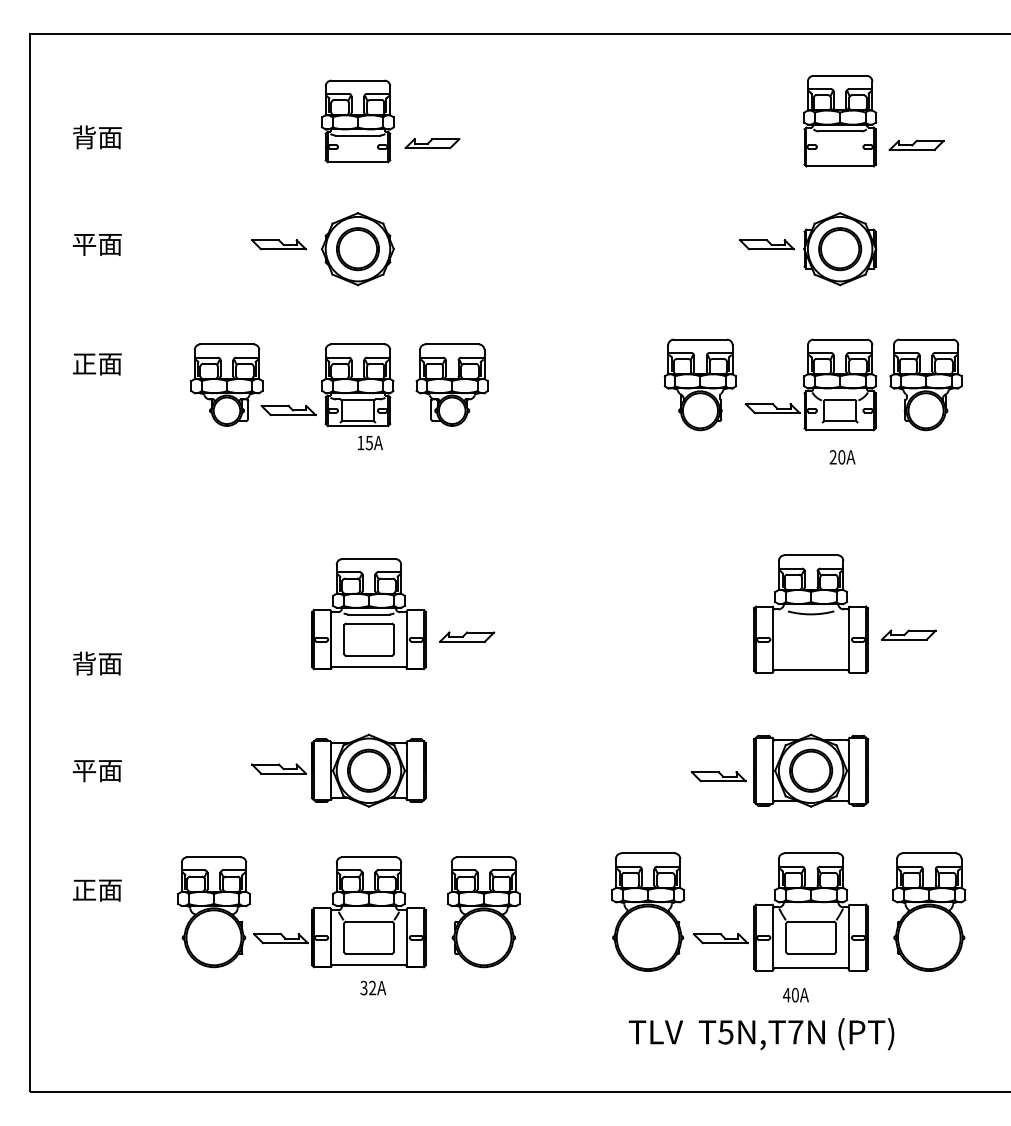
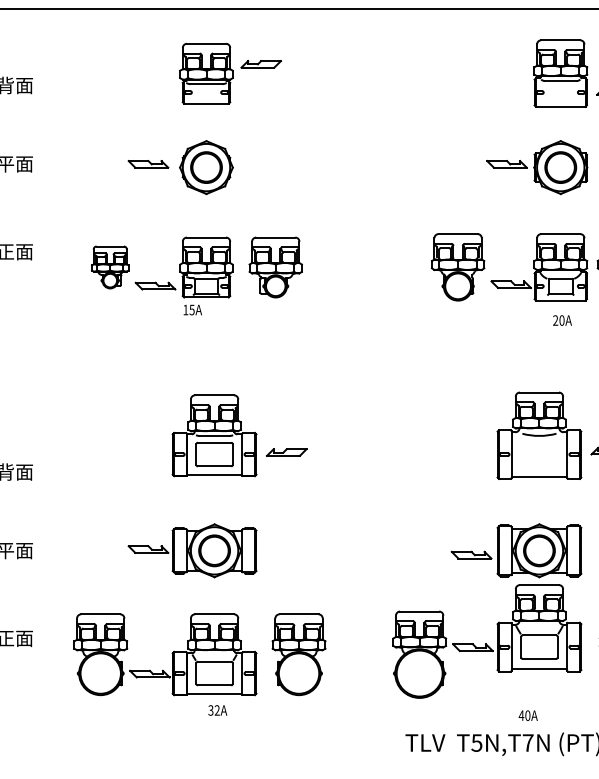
part: (432, 143) -> (261, 64), moved
part: (226, 384) -> (109, 267), size x0.7
text: (370, 443) -> (192, 310), moved
part: (780, 911) -> (516, 627), moved

